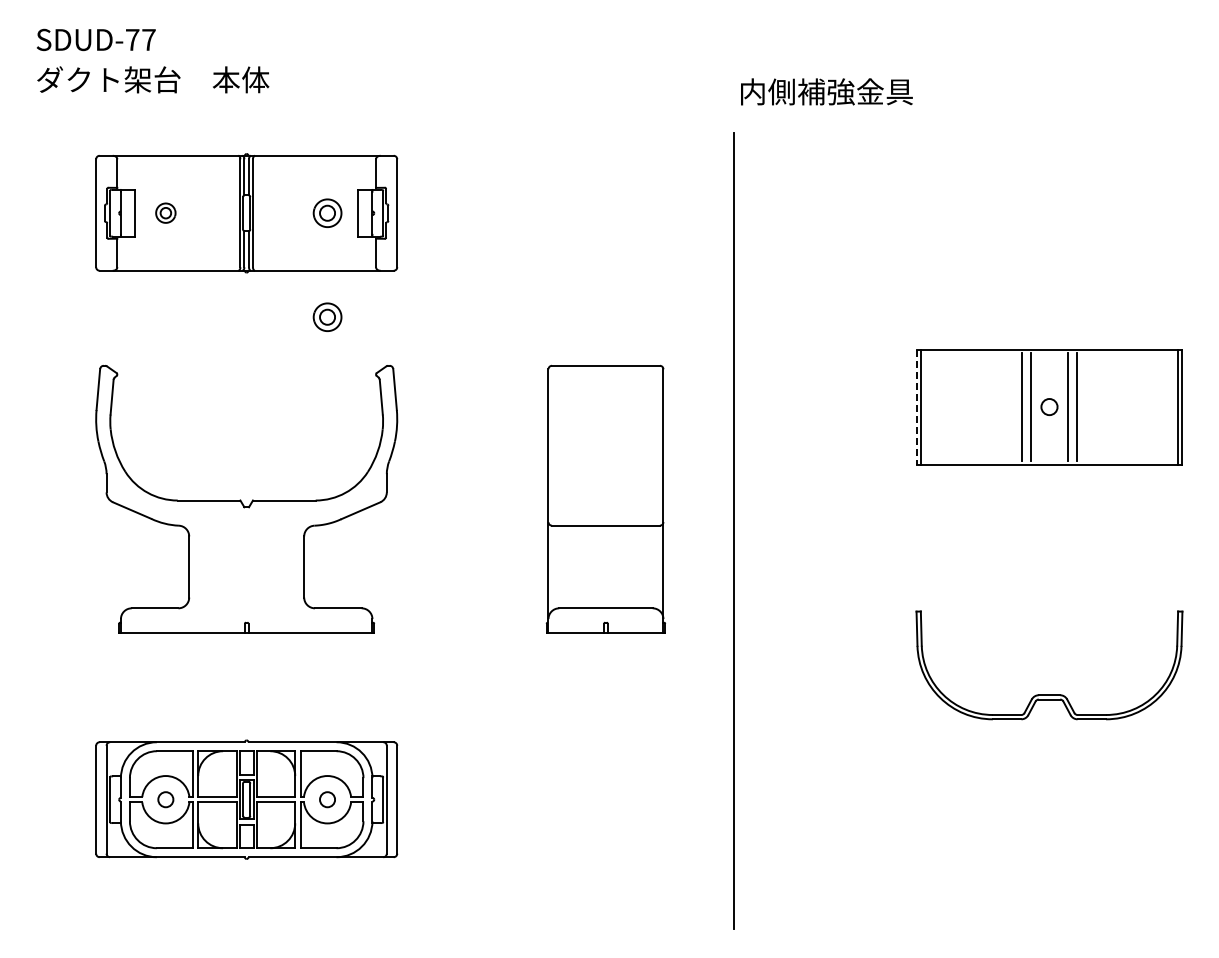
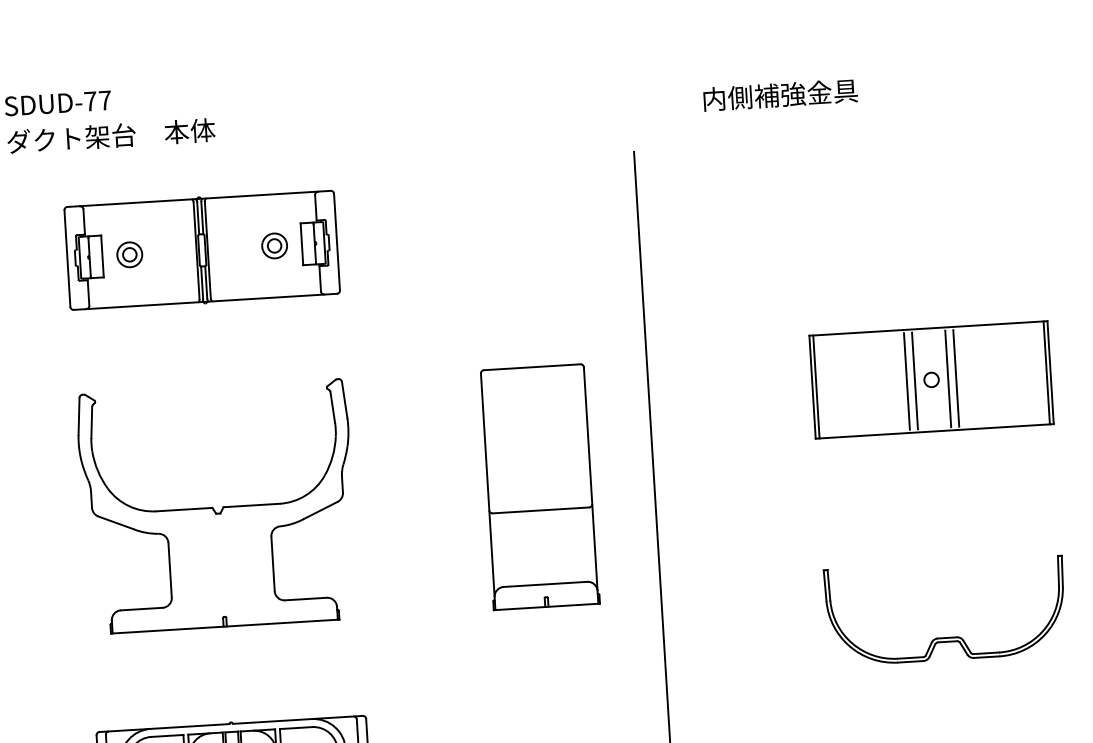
text: (826, 91) -> (780, 94), moved
part: (165, 212) -> (129, 254), size x1.43
part: (327, 316) -> (280, 338), removed
line: (916, 407) -> (812, 387), dashed -> solid

